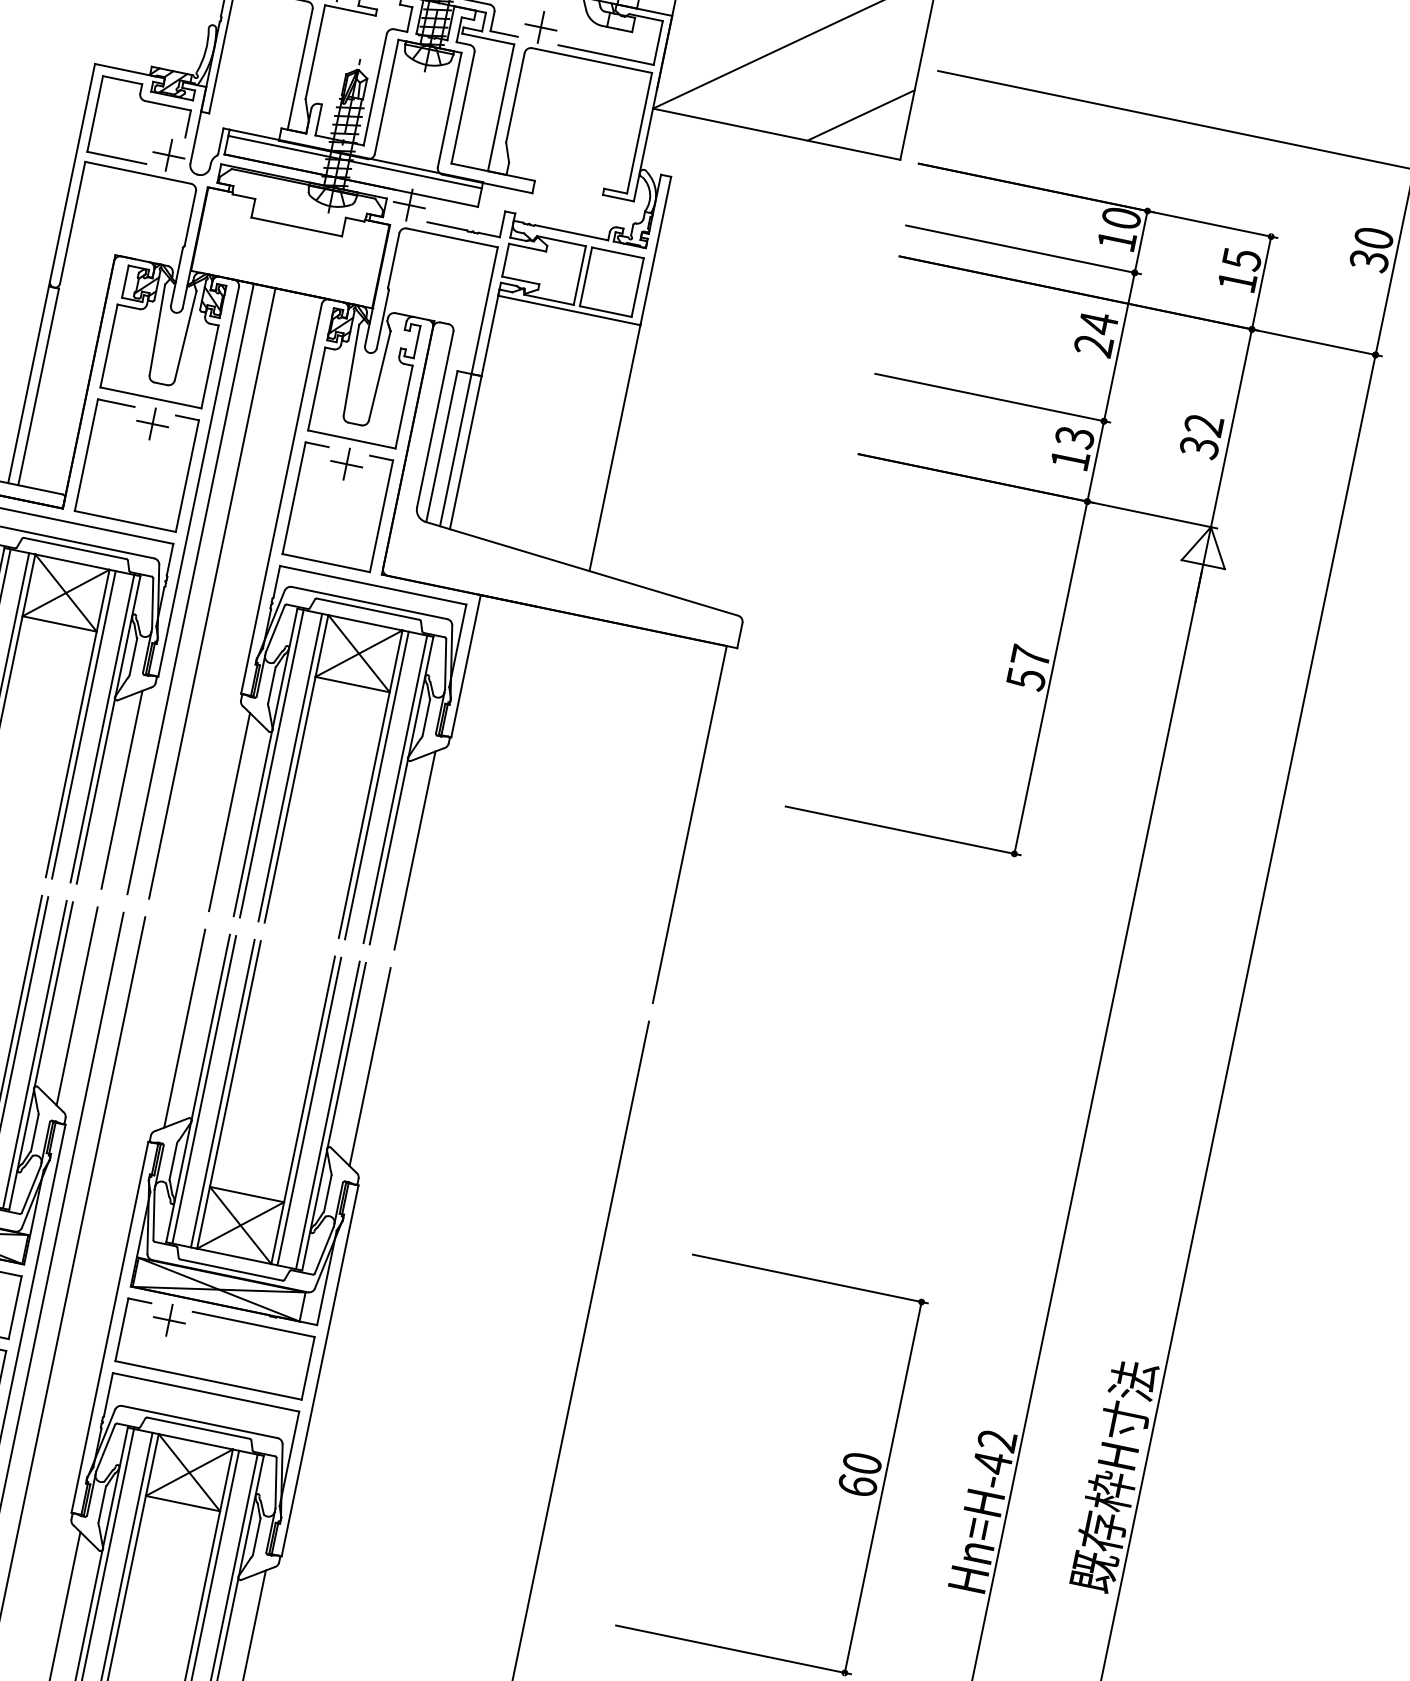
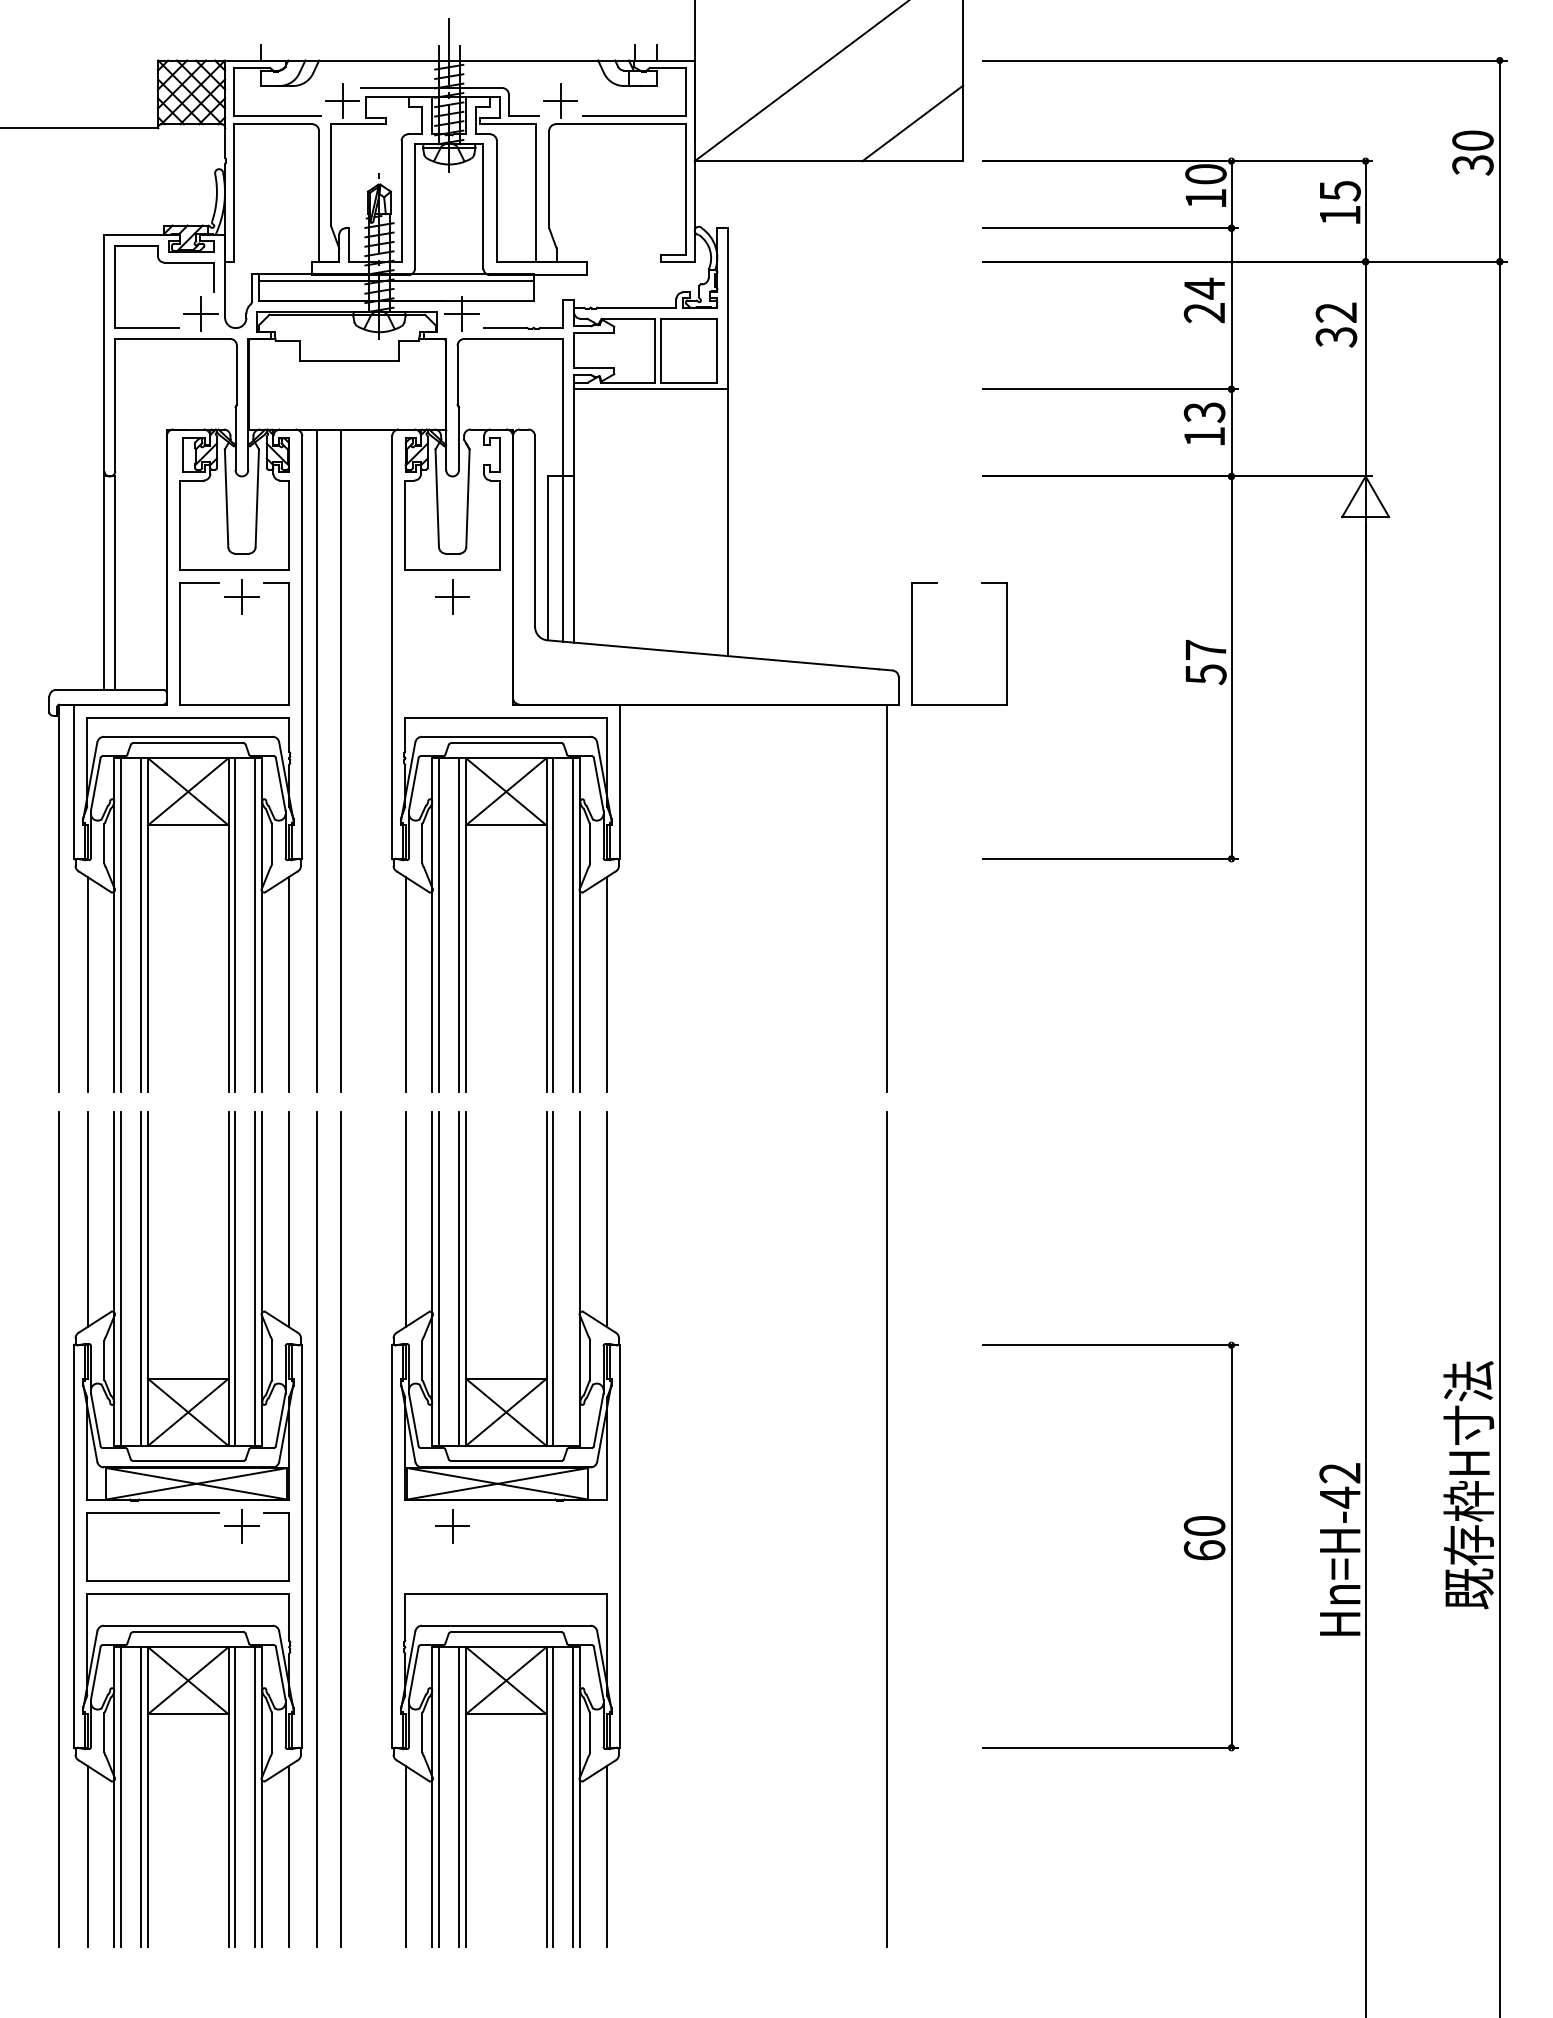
text: (1201, 435) -> (1336, 324), moved
part: (294, 497) -> (912, 643), moved
line: (328, 1114) -> (573, 1278), removed
part: (220, 1318) -> (505, 1513), removed

